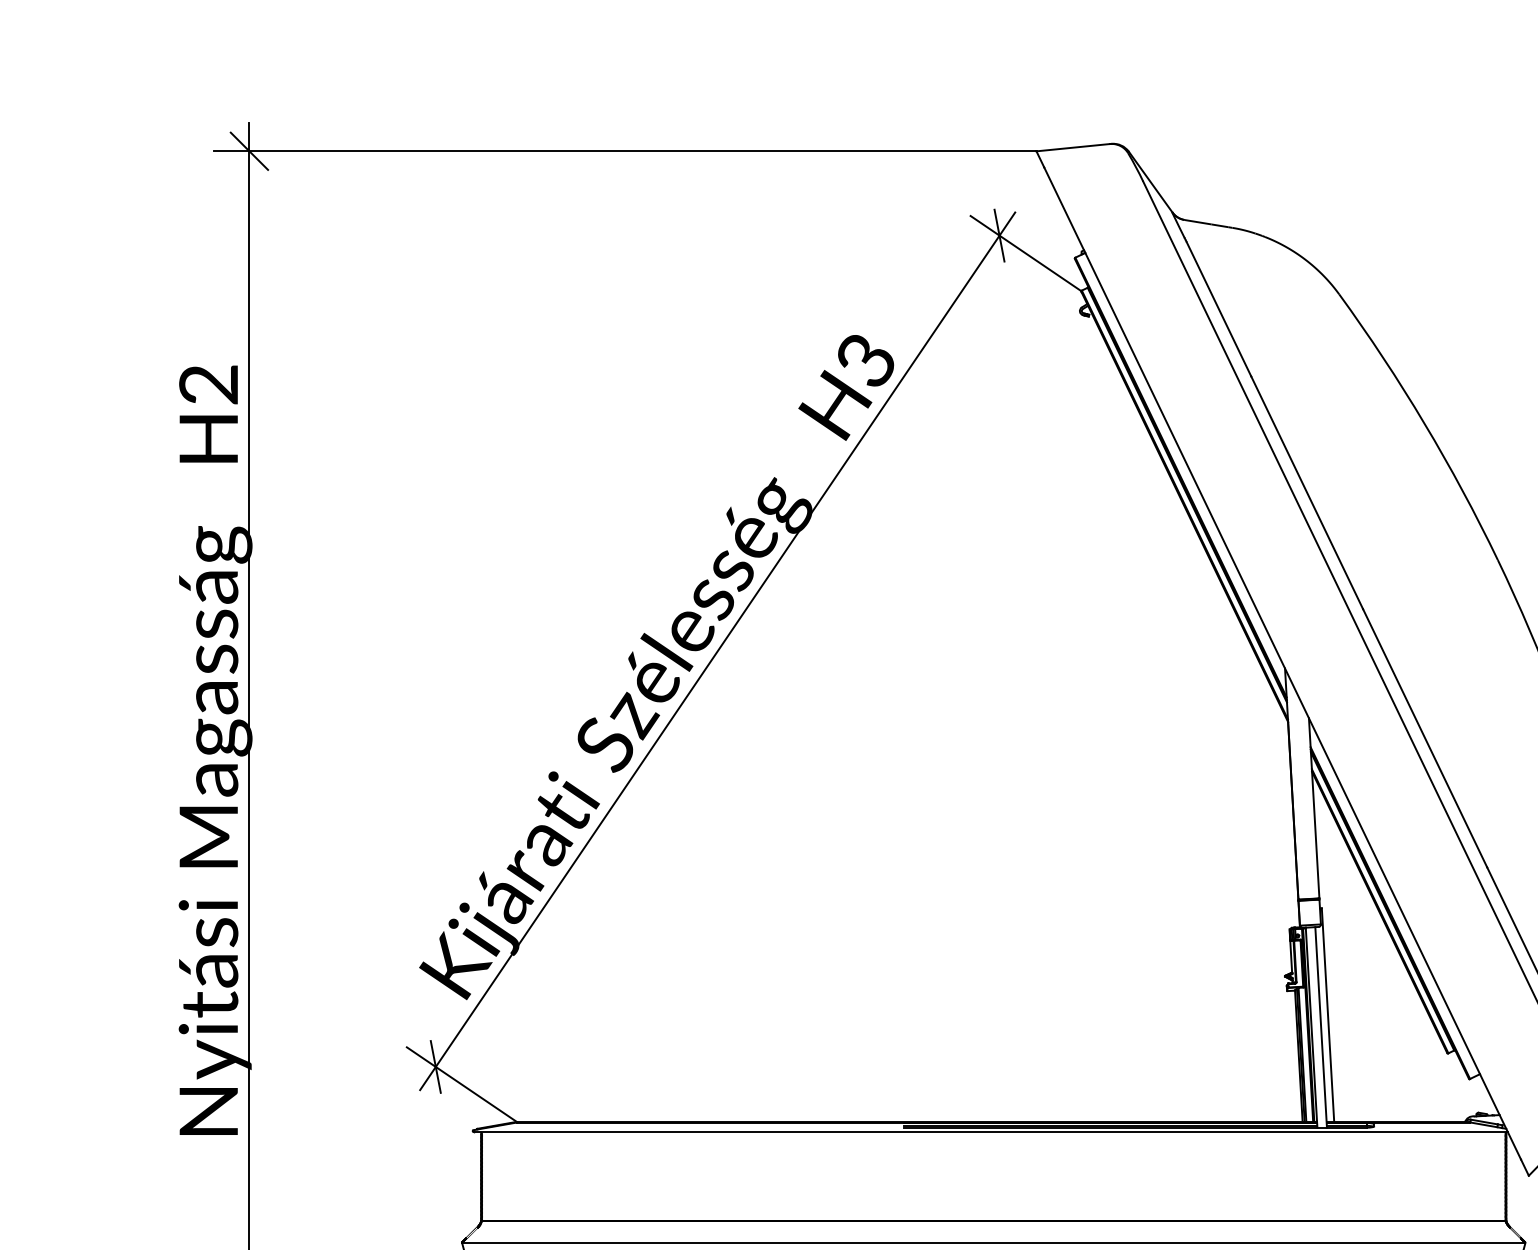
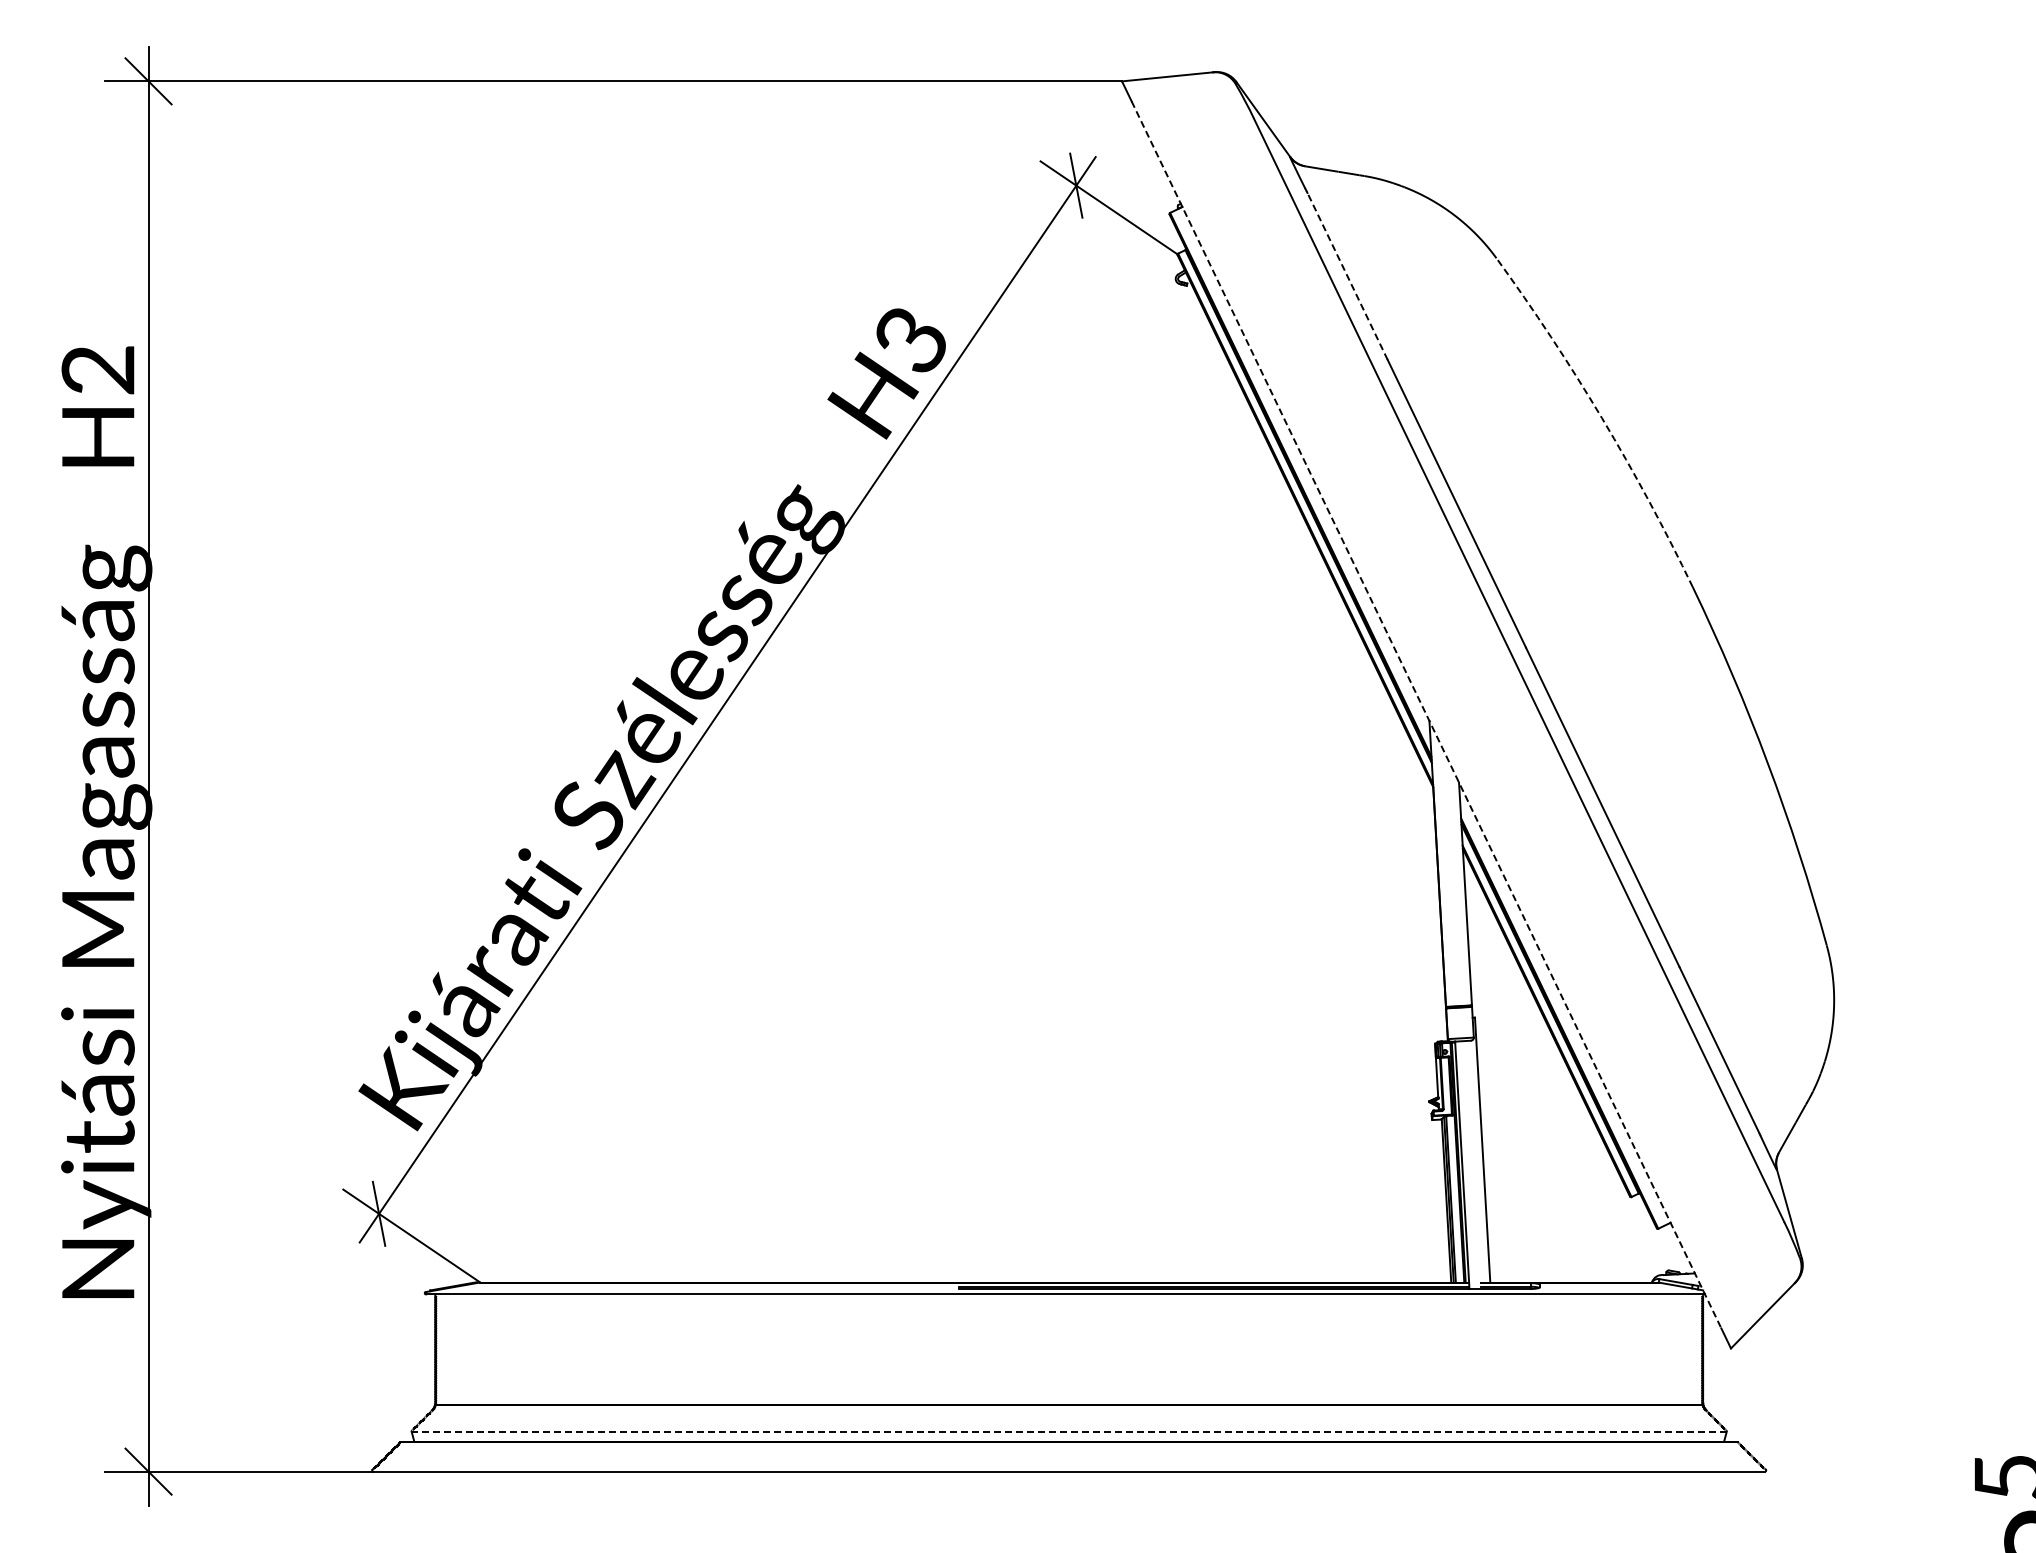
line: (1218, 309) -> (1347, 276), solid -> dashed
arc: (1424, 423) -> (1602, 418), solid -> dashed
line: (1282, 663) -> (1426, 714), solid -> dashed
line: (1320, 1027) -> (1473, 1164), removed
line: (994, 1242) -> (1069, 1431), solid -> dashed

